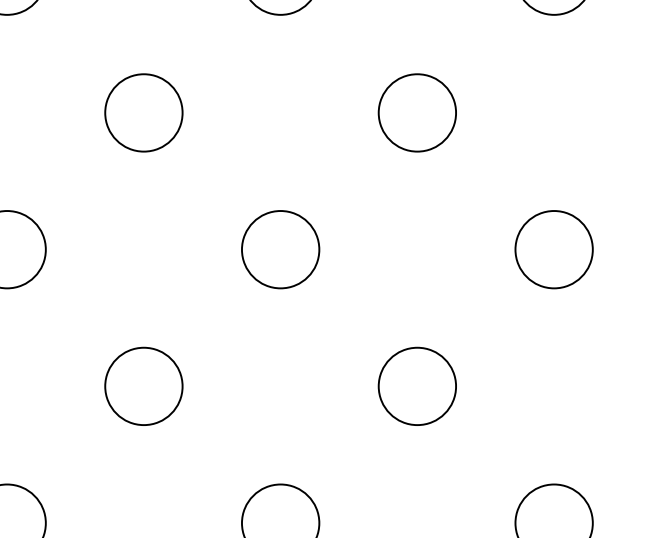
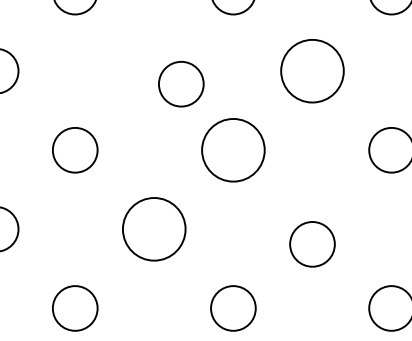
circle: (144, 111) -> (181, 83), moved
circle: (417, 111) -> (312, 70), size x1.4
circle: (280, 248) -> (233, 149), size x1.4
circle: (144, 386) -> (154, 229), size x1.4
circle: (417, 386) -> (312, 244), moved

